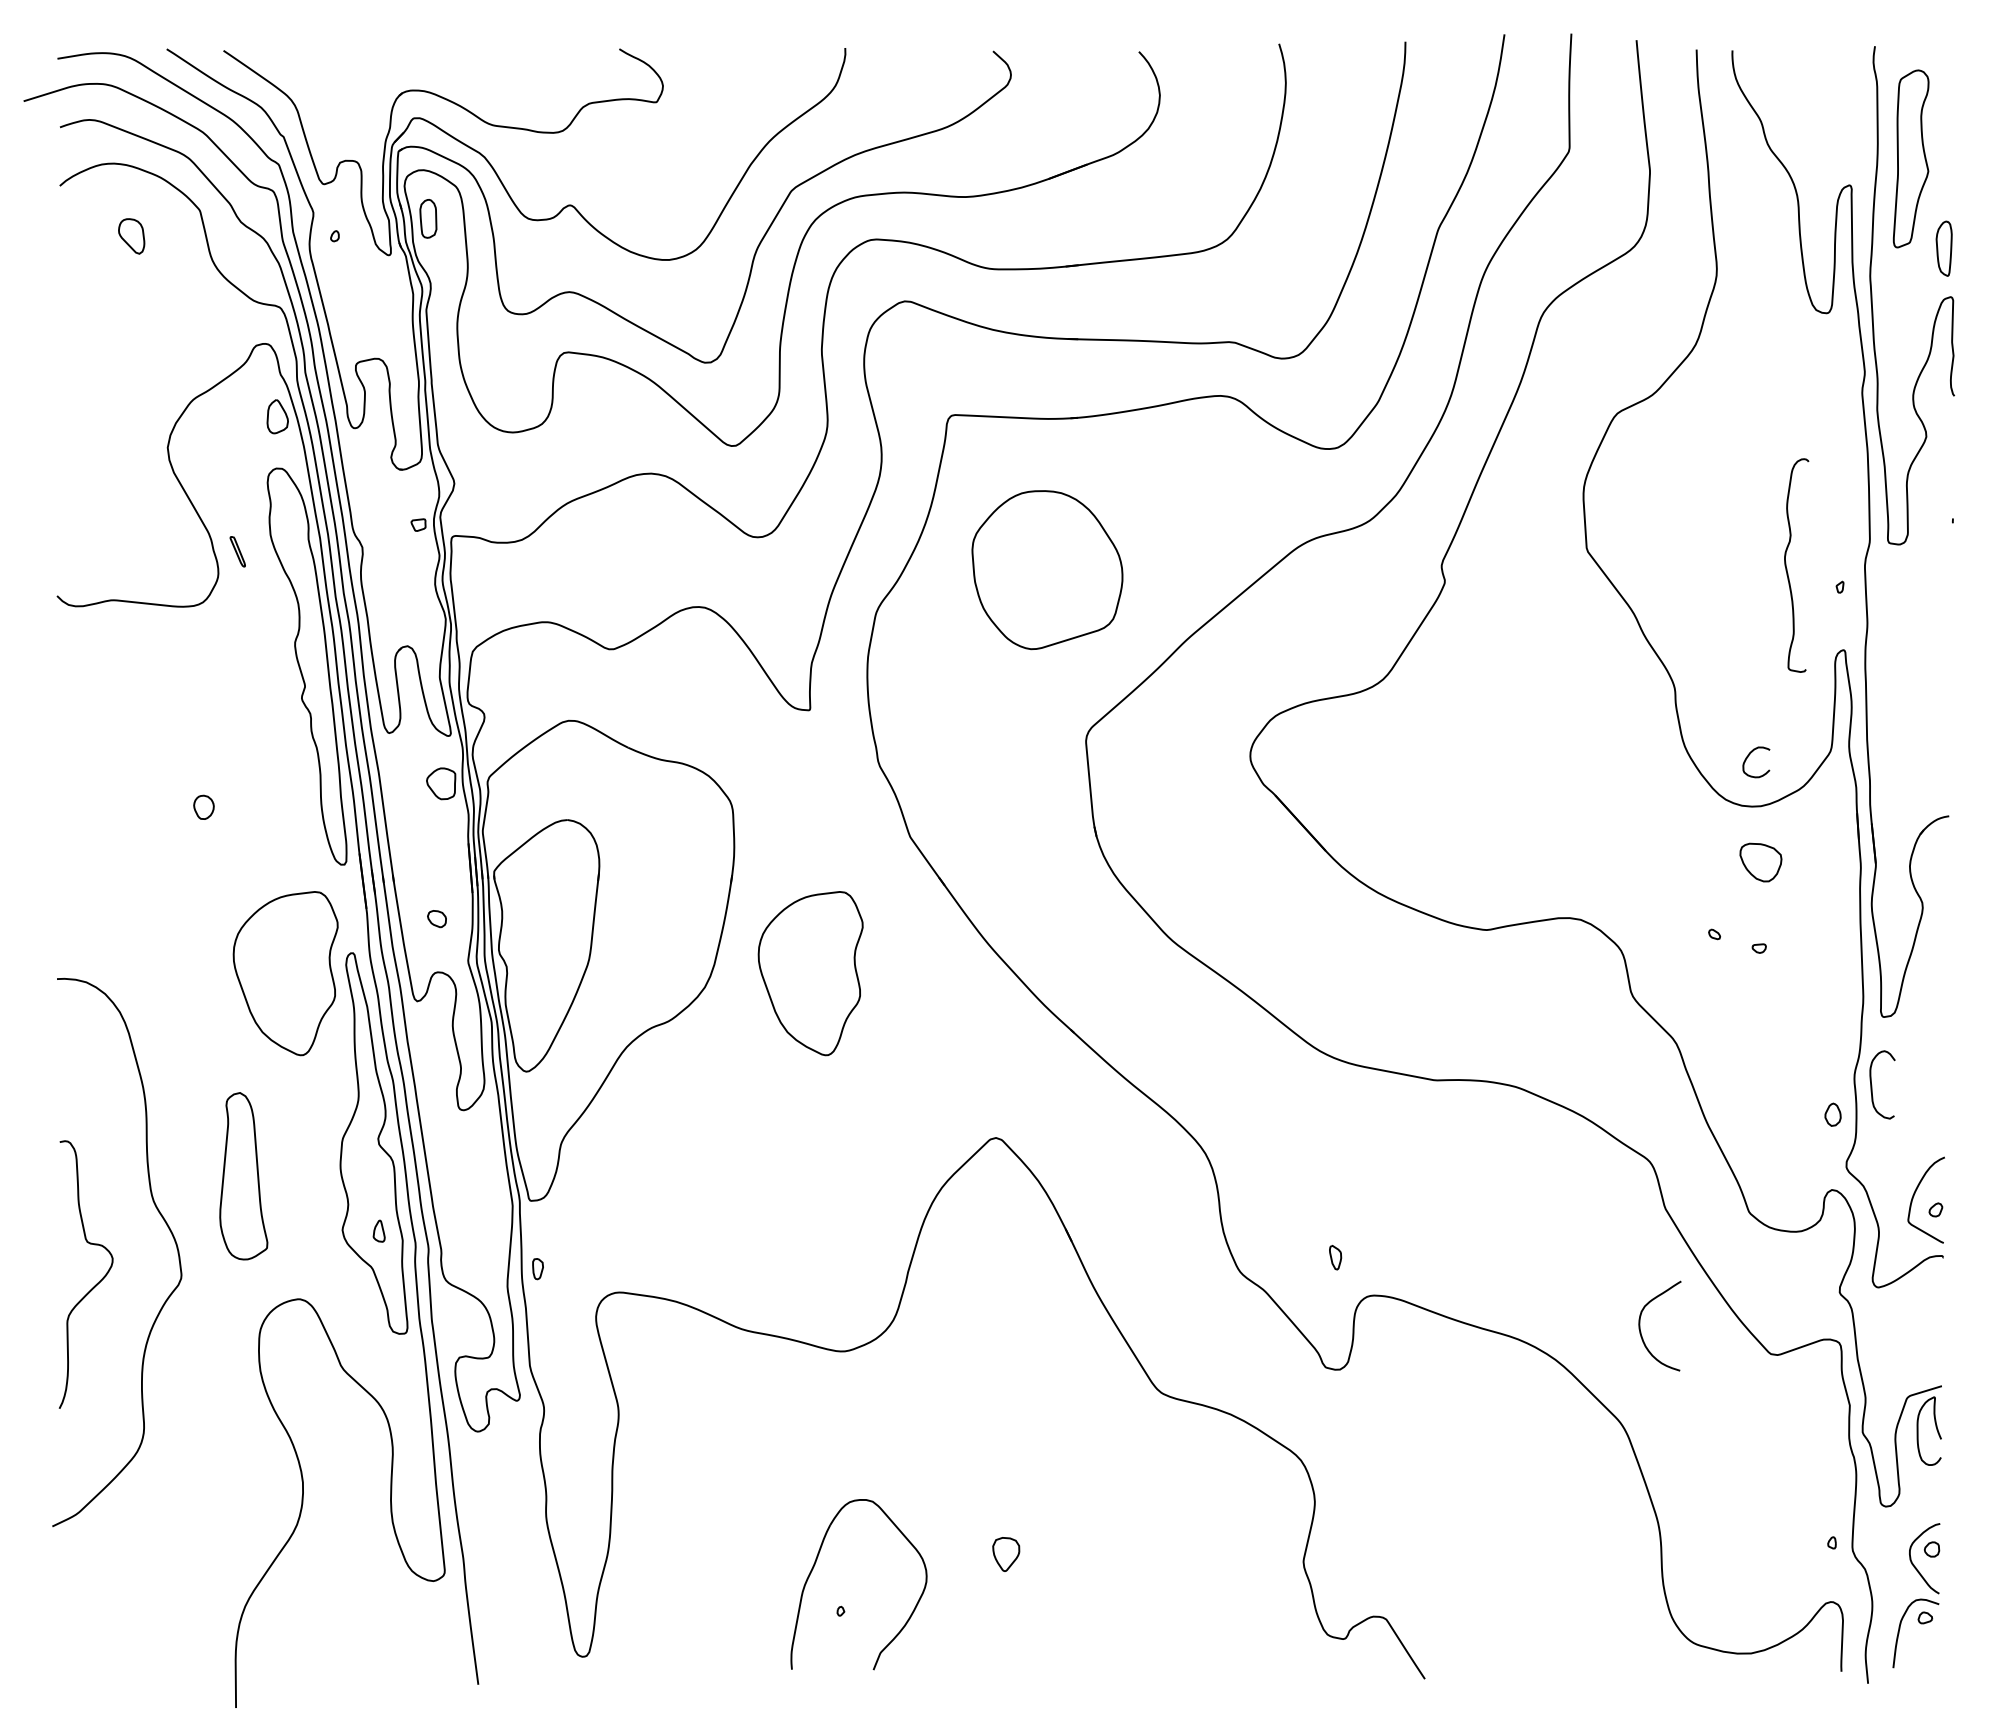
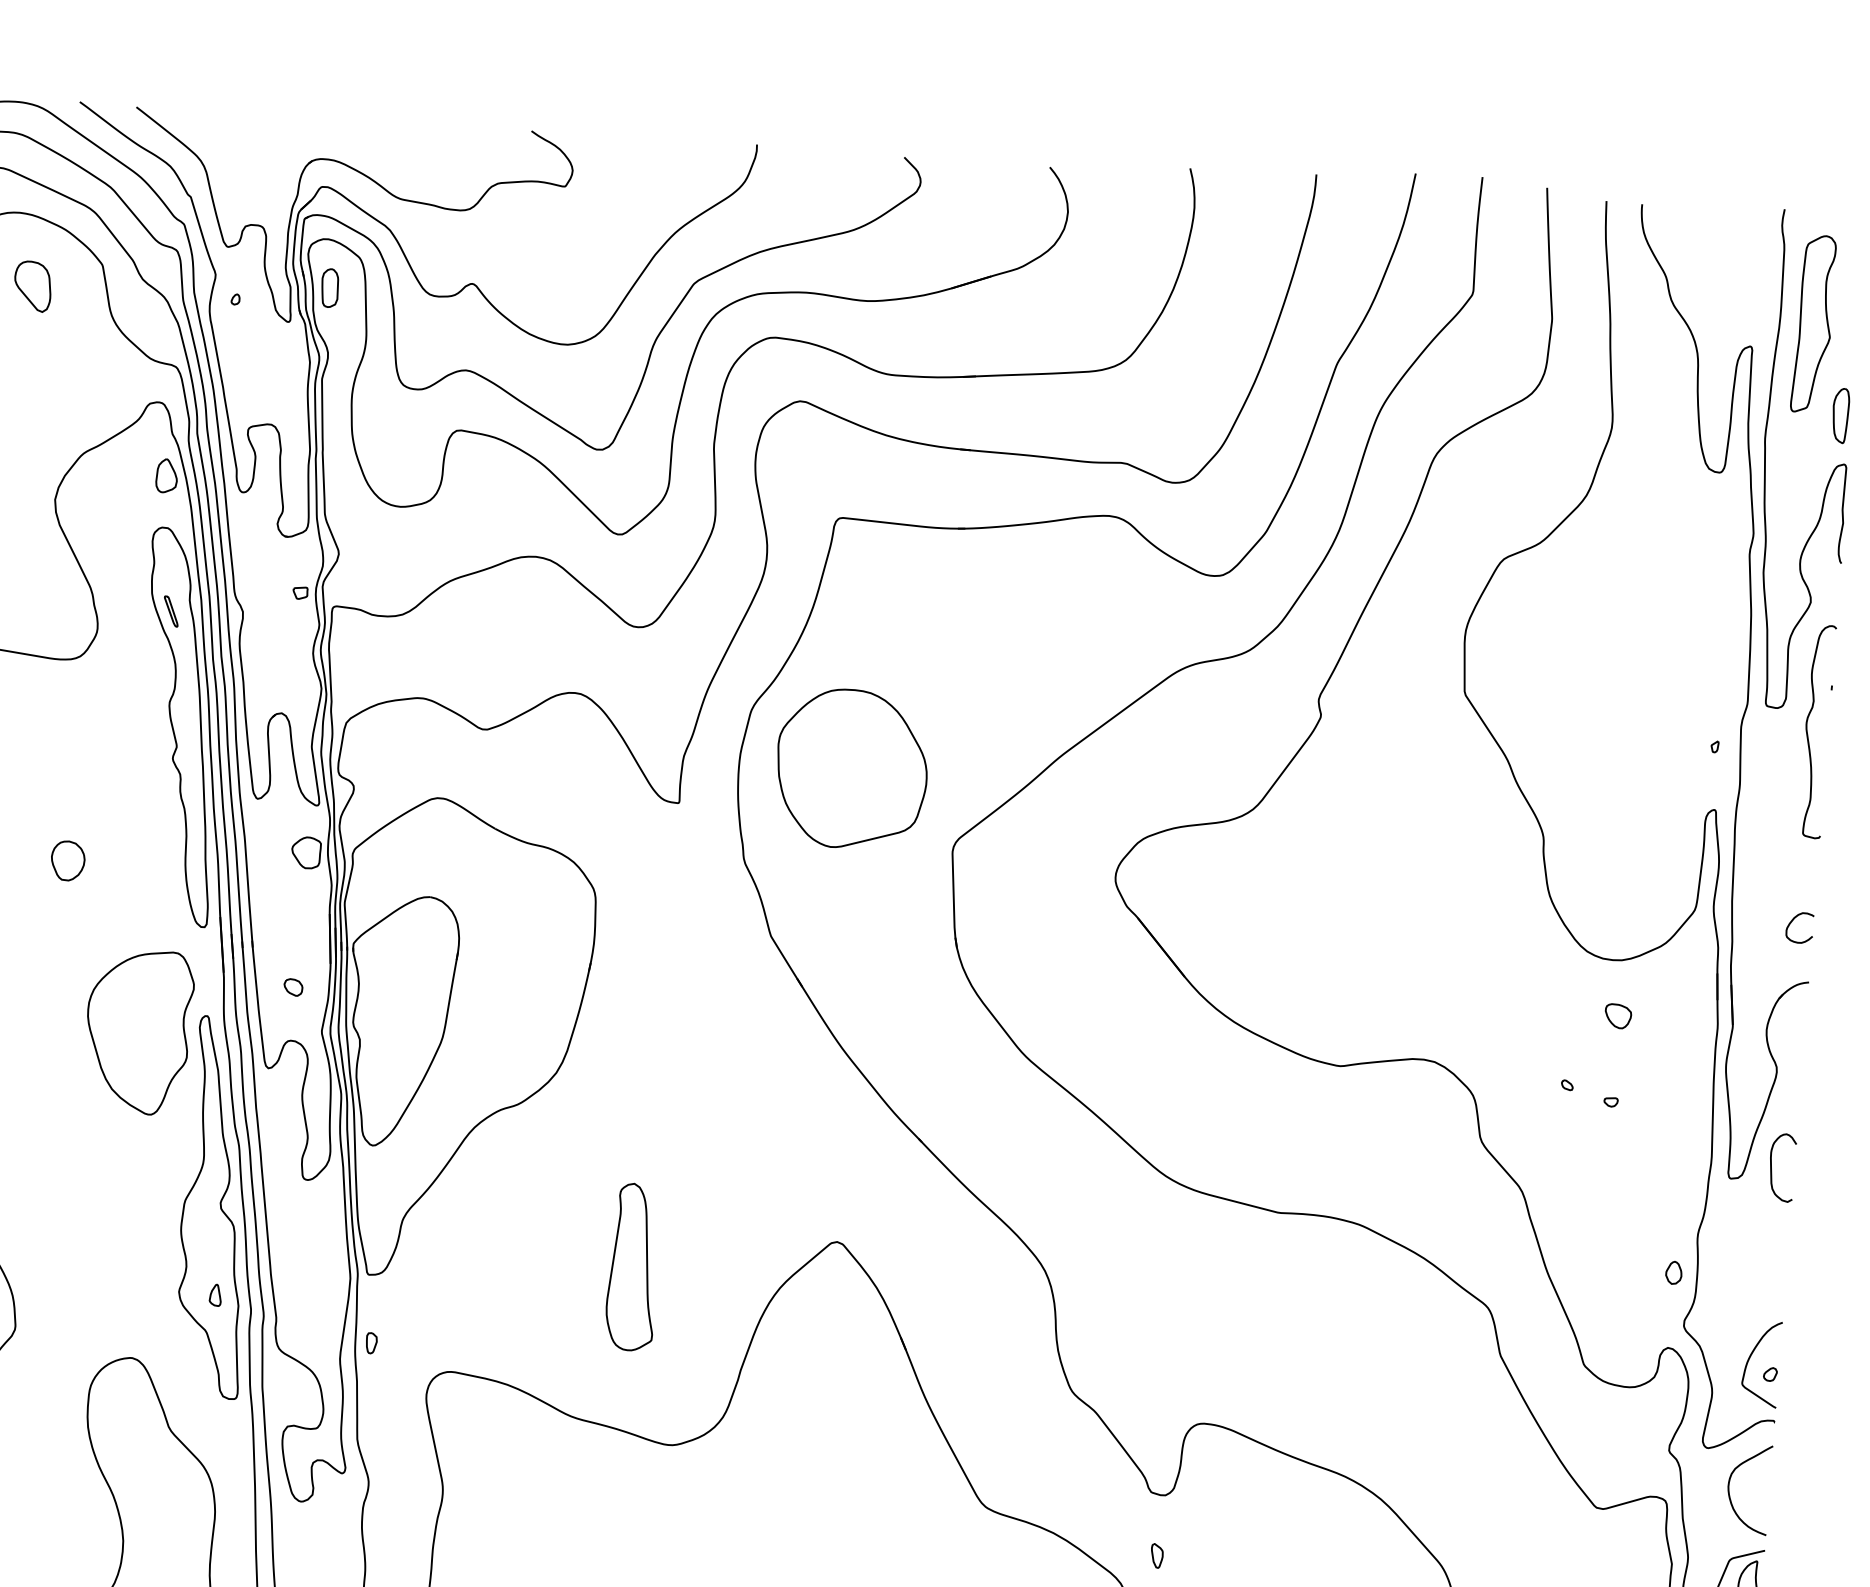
part: (131, 236) -> (32, 286), size x1.43
part: (237, 551) -> (170, 611), moved
curve: (1787, 568) -> (1808, 734), moved
part: (1047, 570) -> (852, 769), moved
curve: (1748, 757) -> (1792, 922), moved
part: (203, 807) -> (67, 861), size x1.67
part: (1760, 861) -> (1617, 1015), size x0.62
part: (810, 973) -> (662, 1065), removed
curve: (1872, 1085) -> (1772, 1167), moved
part: (243, 1176) -> (632, 1267), moved
part: (1335, 1257) -> (1157, 1555), moved
curve: (1641, 1331) -> (1730, 1493), moved

